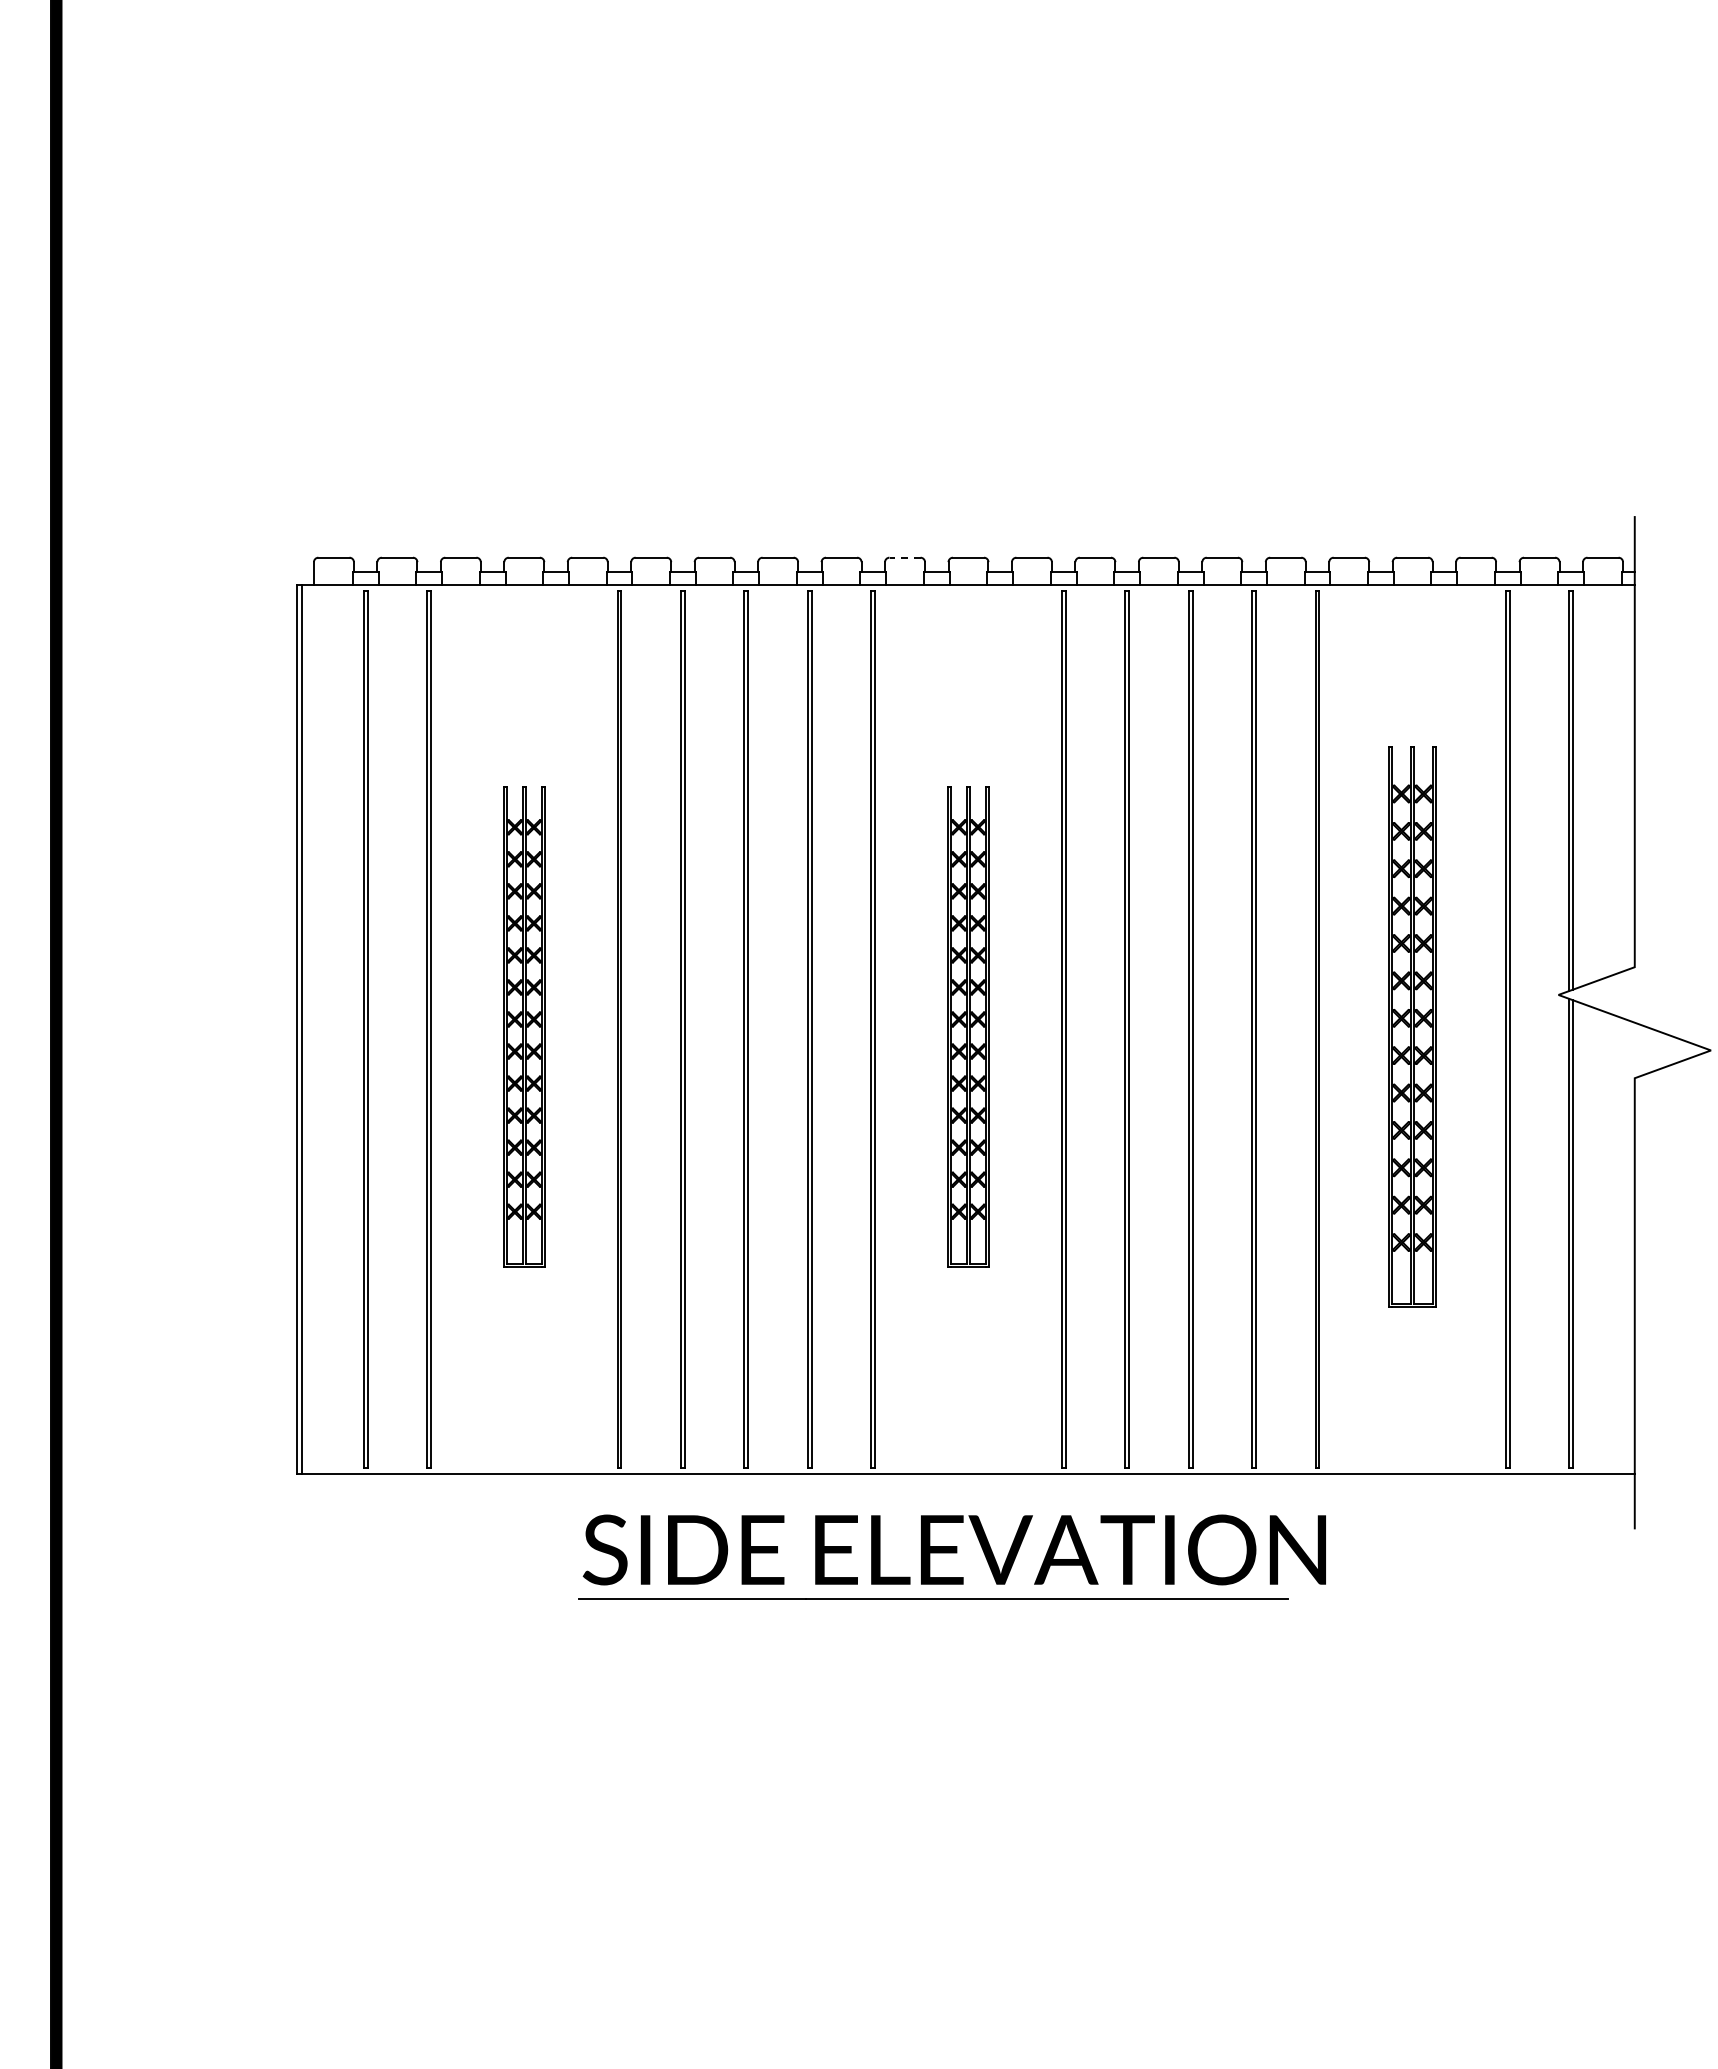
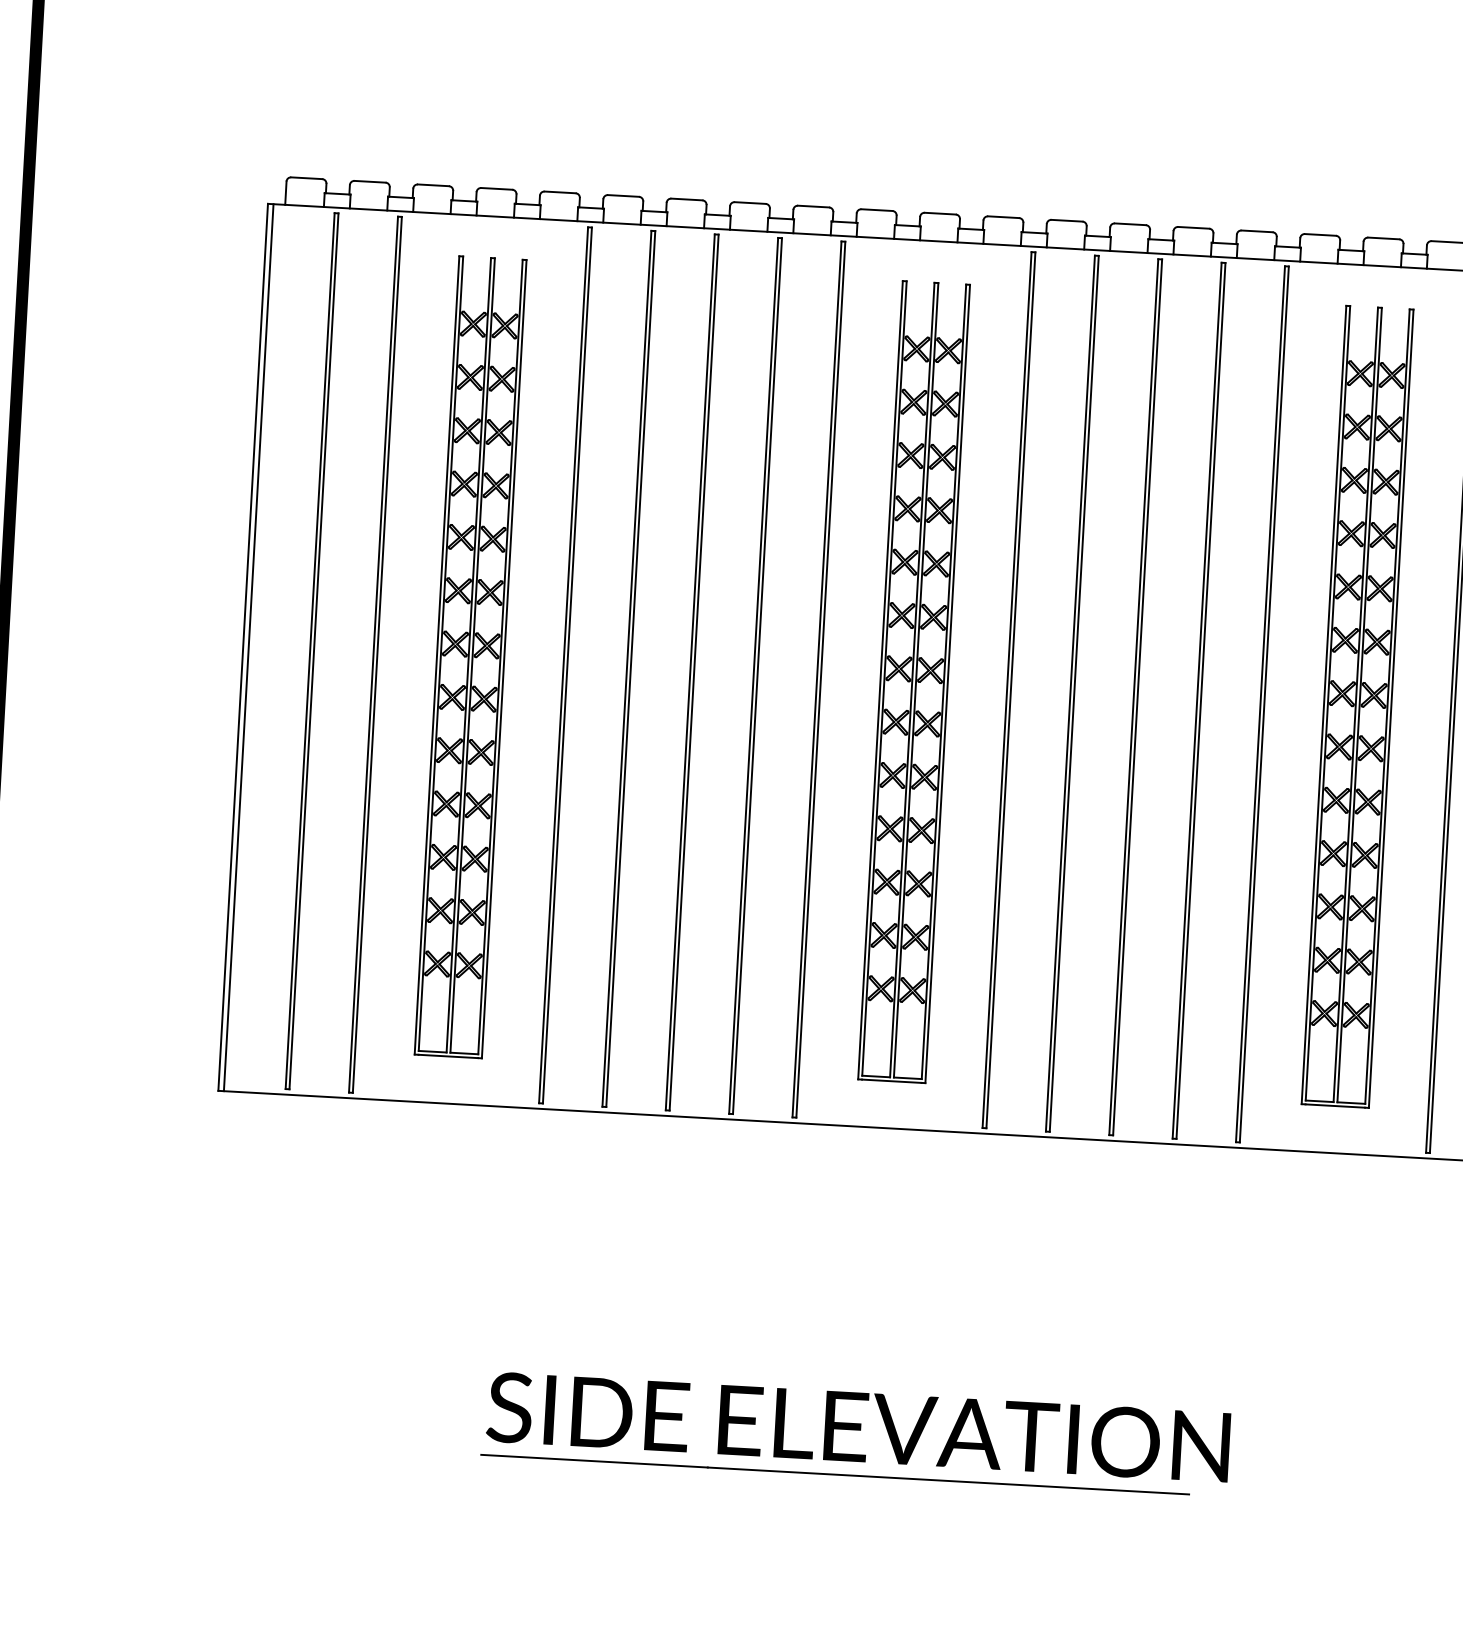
line: (905, 557) -> (877, 209), dashed -> solid
part: (524, 1026) -> (470, 656), size x1.67
part: (968, 1026) -> (914, 681), size x1.67
part: (1412, 1026) -> (1357, 706), size x1.43
part: (951, 1556) -> (855, 1433), moved

